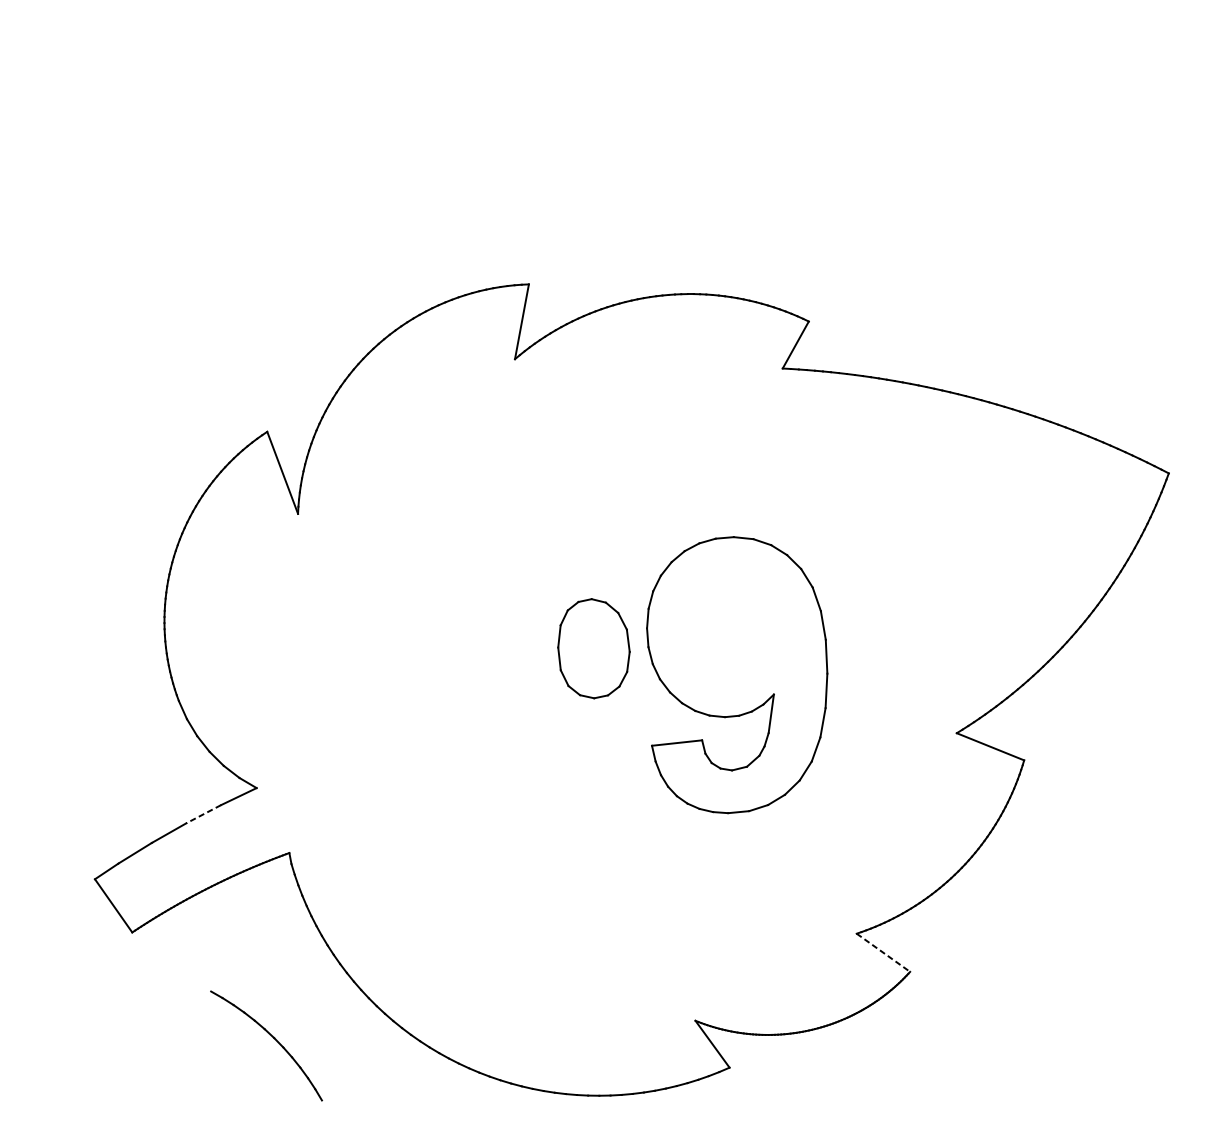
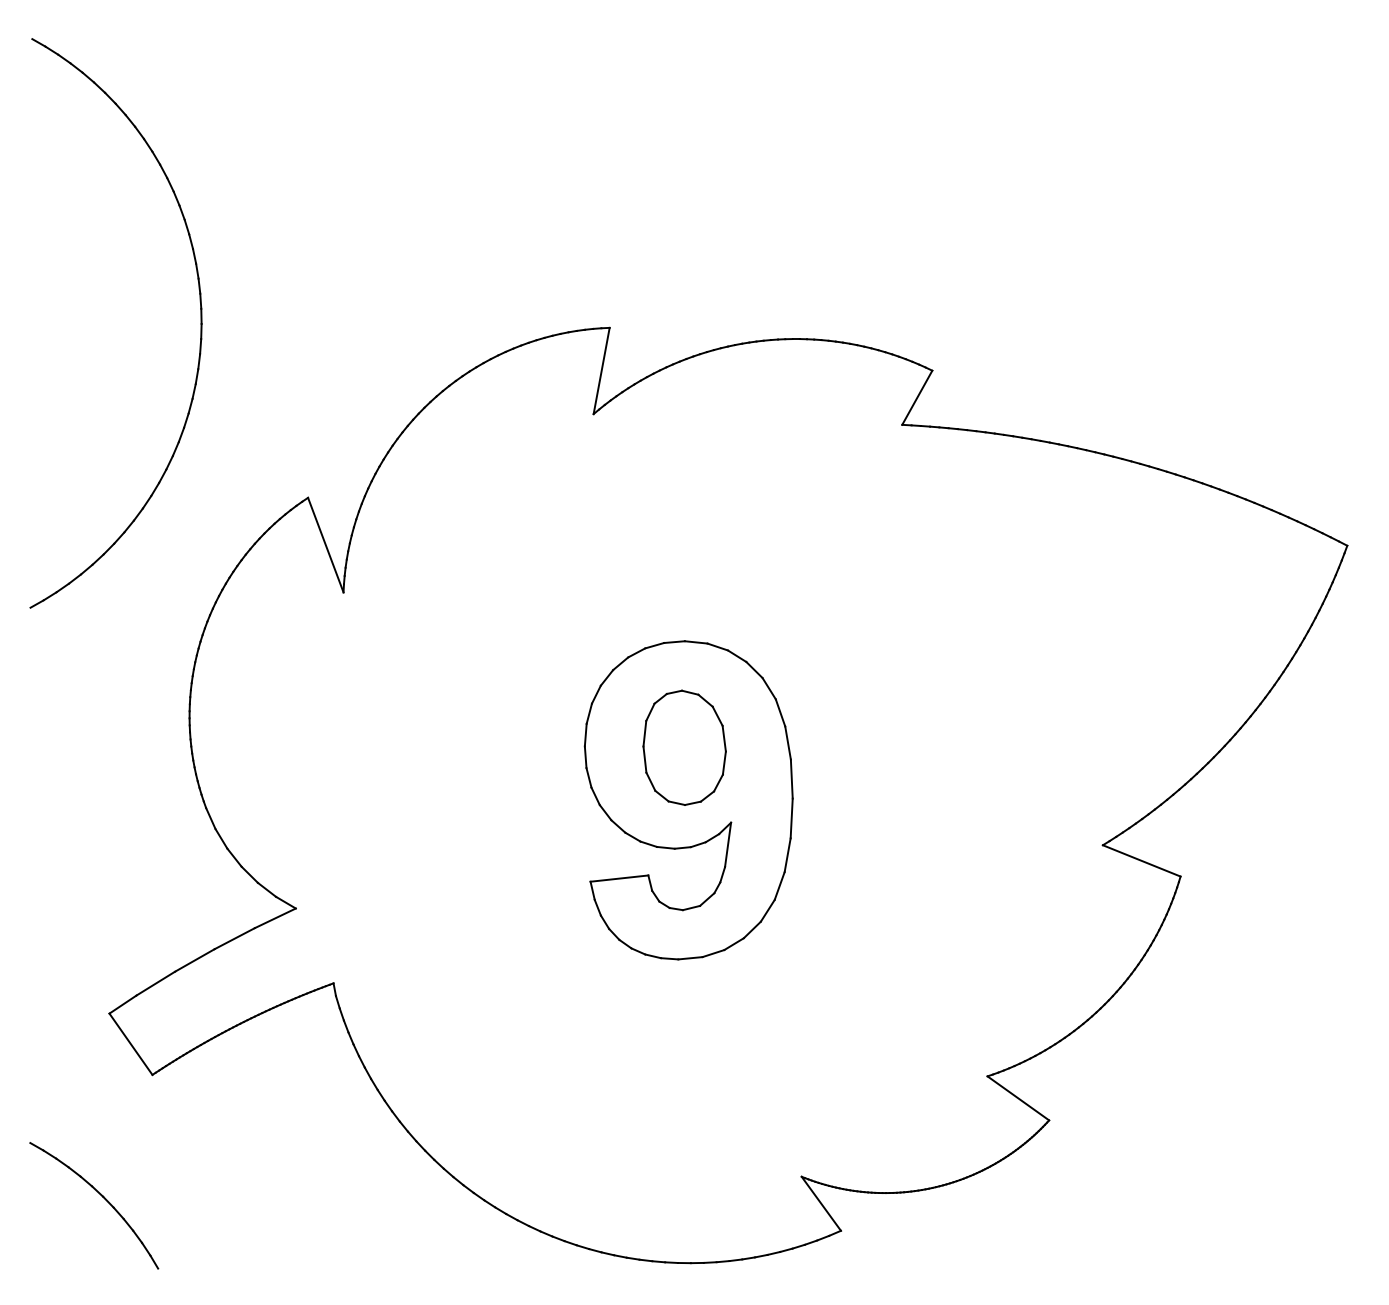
part: (173, 280) -> (200, 323), added
part: (736, 675) -> (688, 800), moved
line: (203, 814) -> (234, 938), dashed -> solid
line: (883, 952) -> (1018, 1098), dashed -> solid
part: (273, 1038) -> (102, 1197), moved

